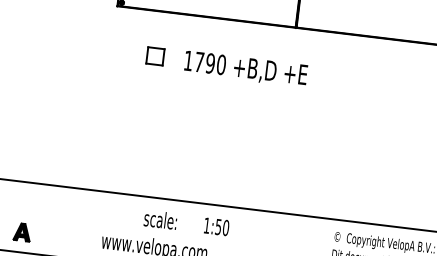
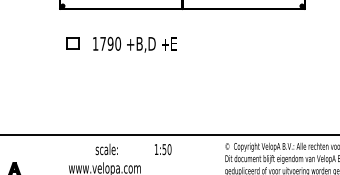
part: (226, 66) -> (121, 44), moved
text: (215, 226) -> (162, 149), moved

